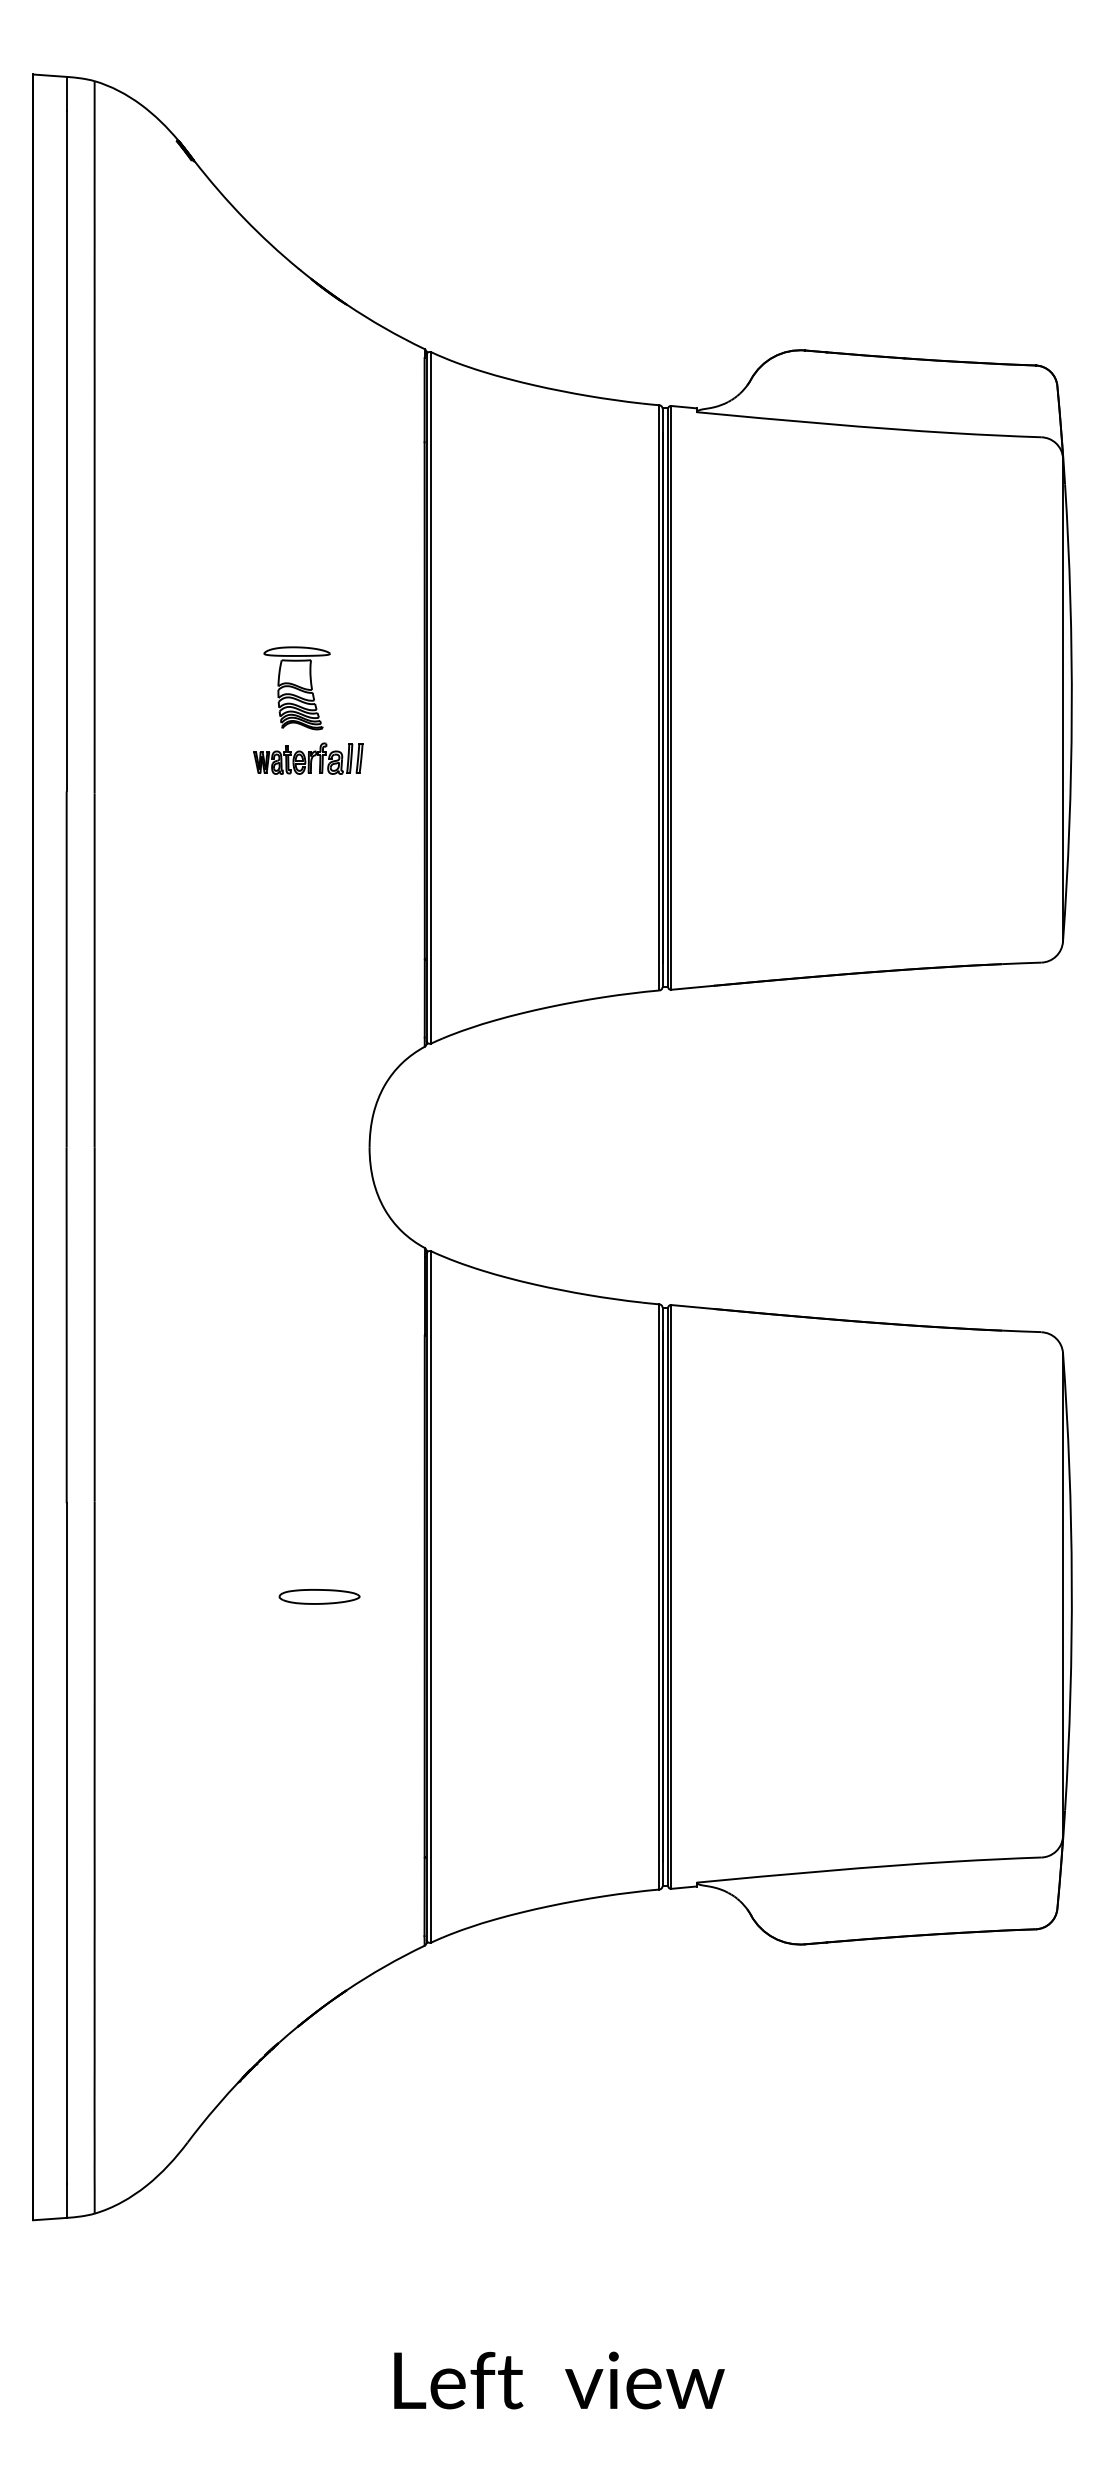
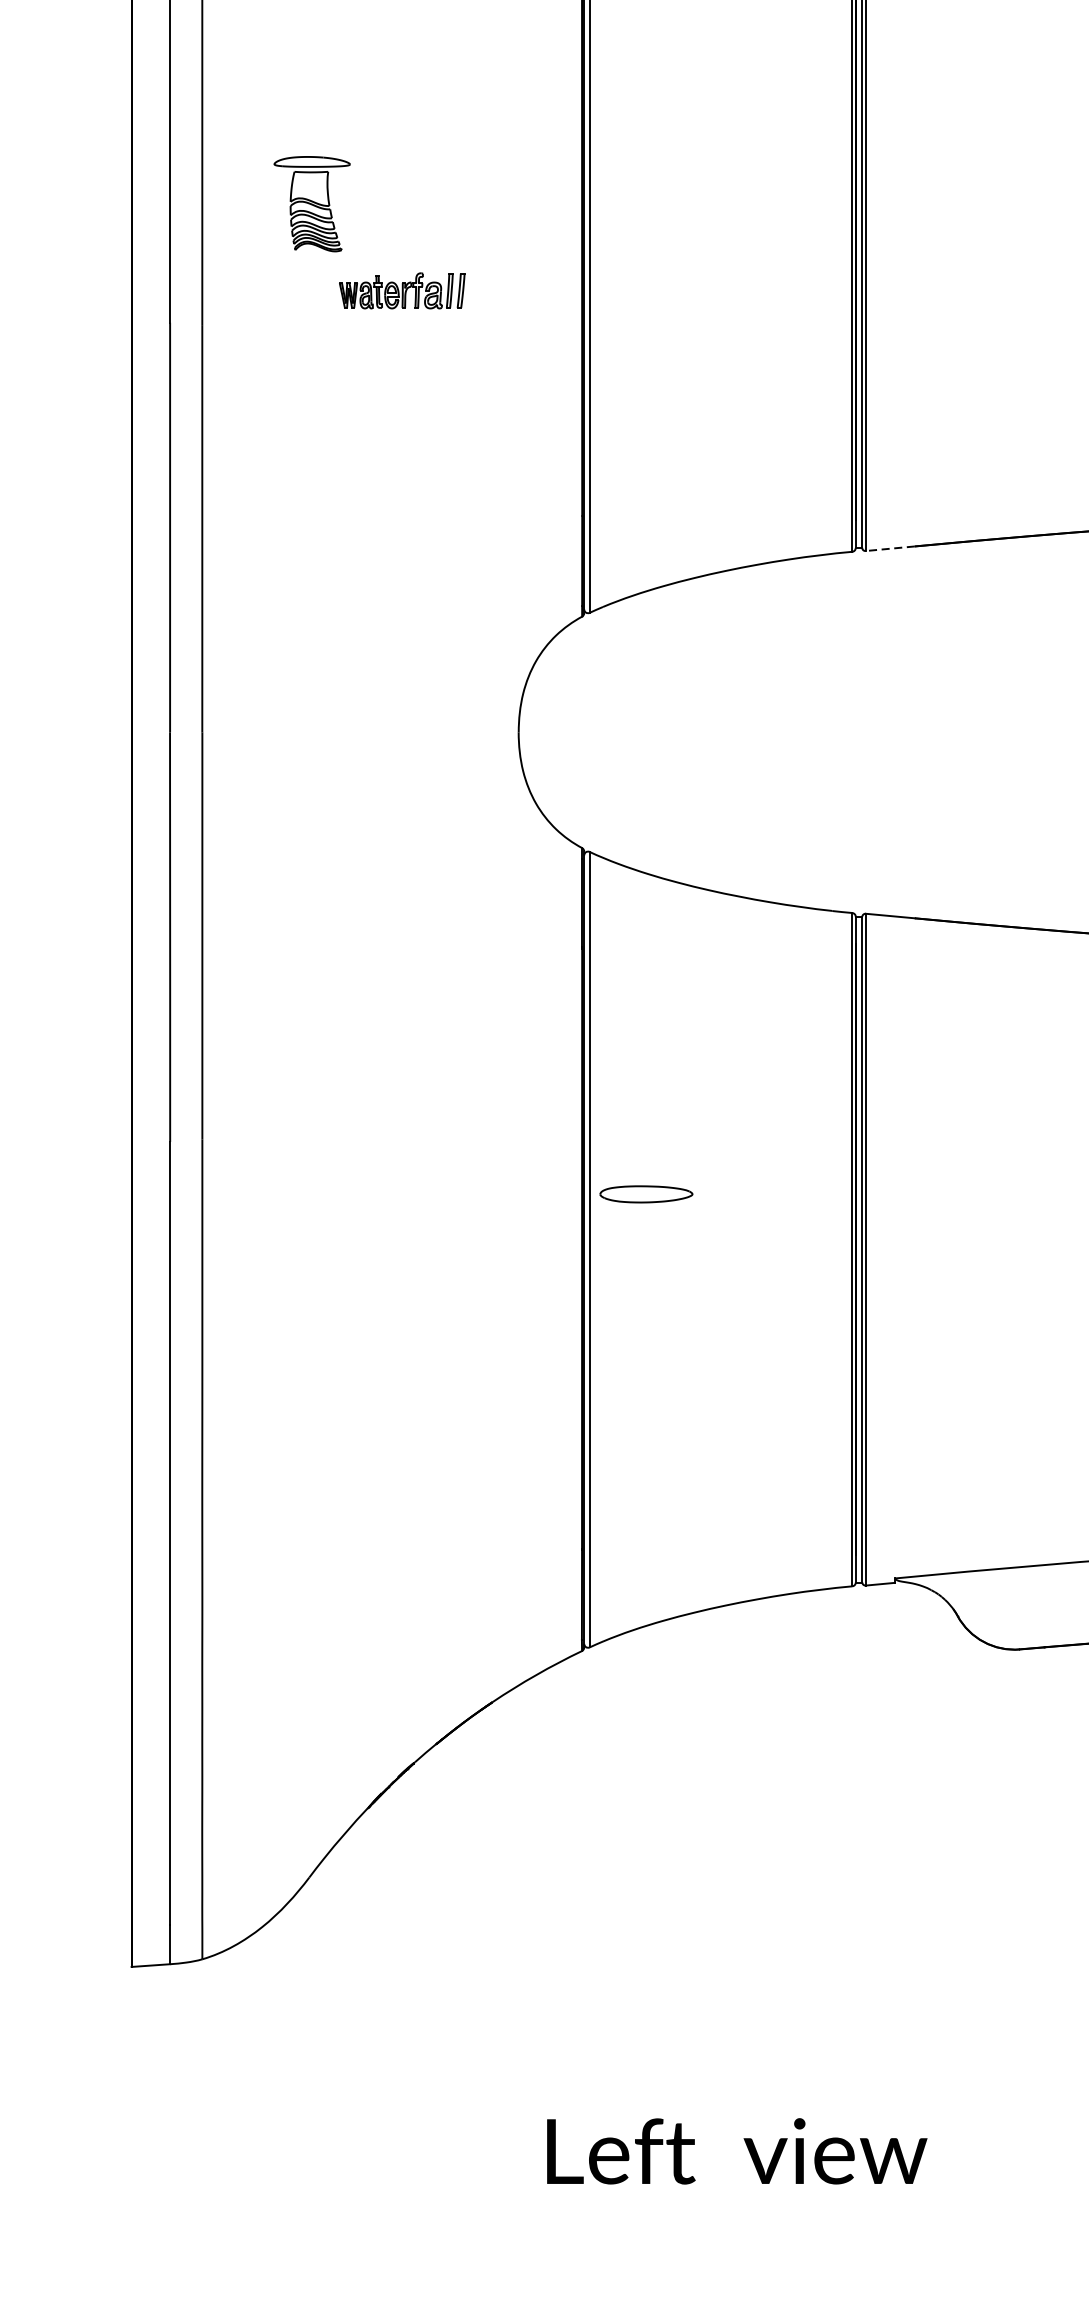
part: (296, 688) -> (311, 204), moved
part: (308, 758) -> (402, 290), moved
line: (692, 987) -> (890, 548), solid -> dashed
part: (319, 1596) -> (646, 1193), moved

